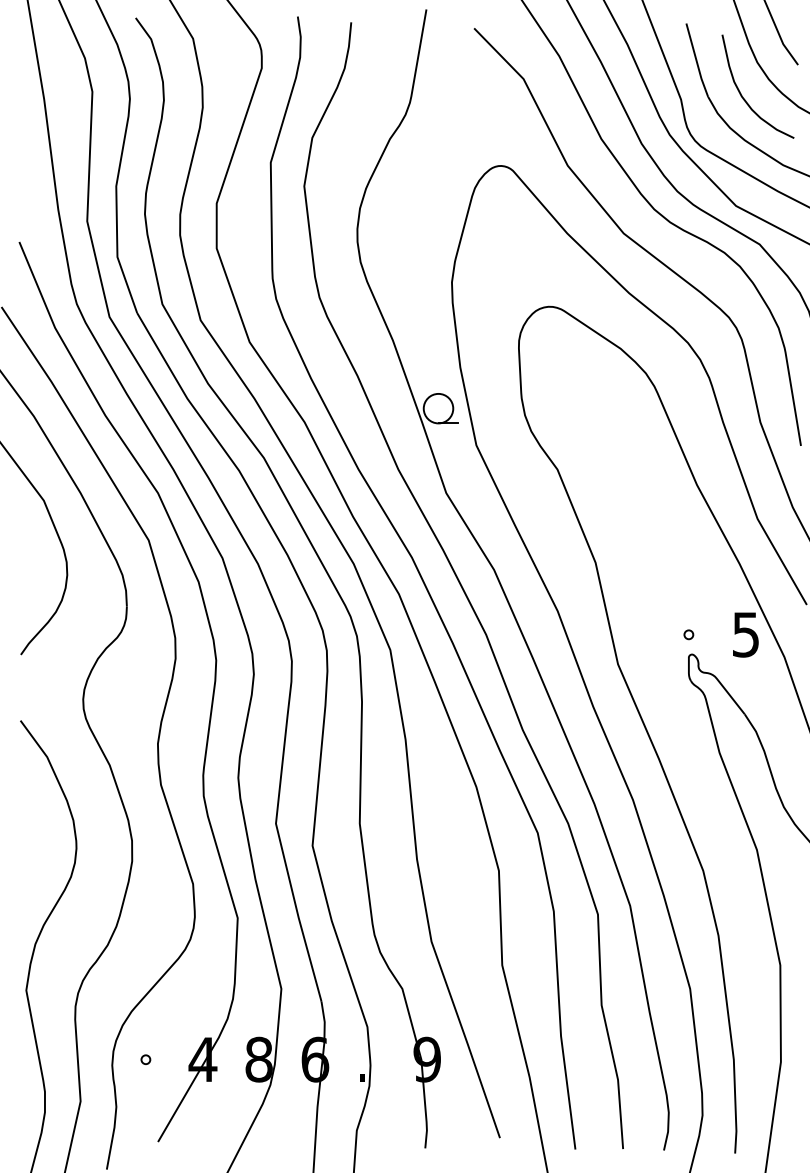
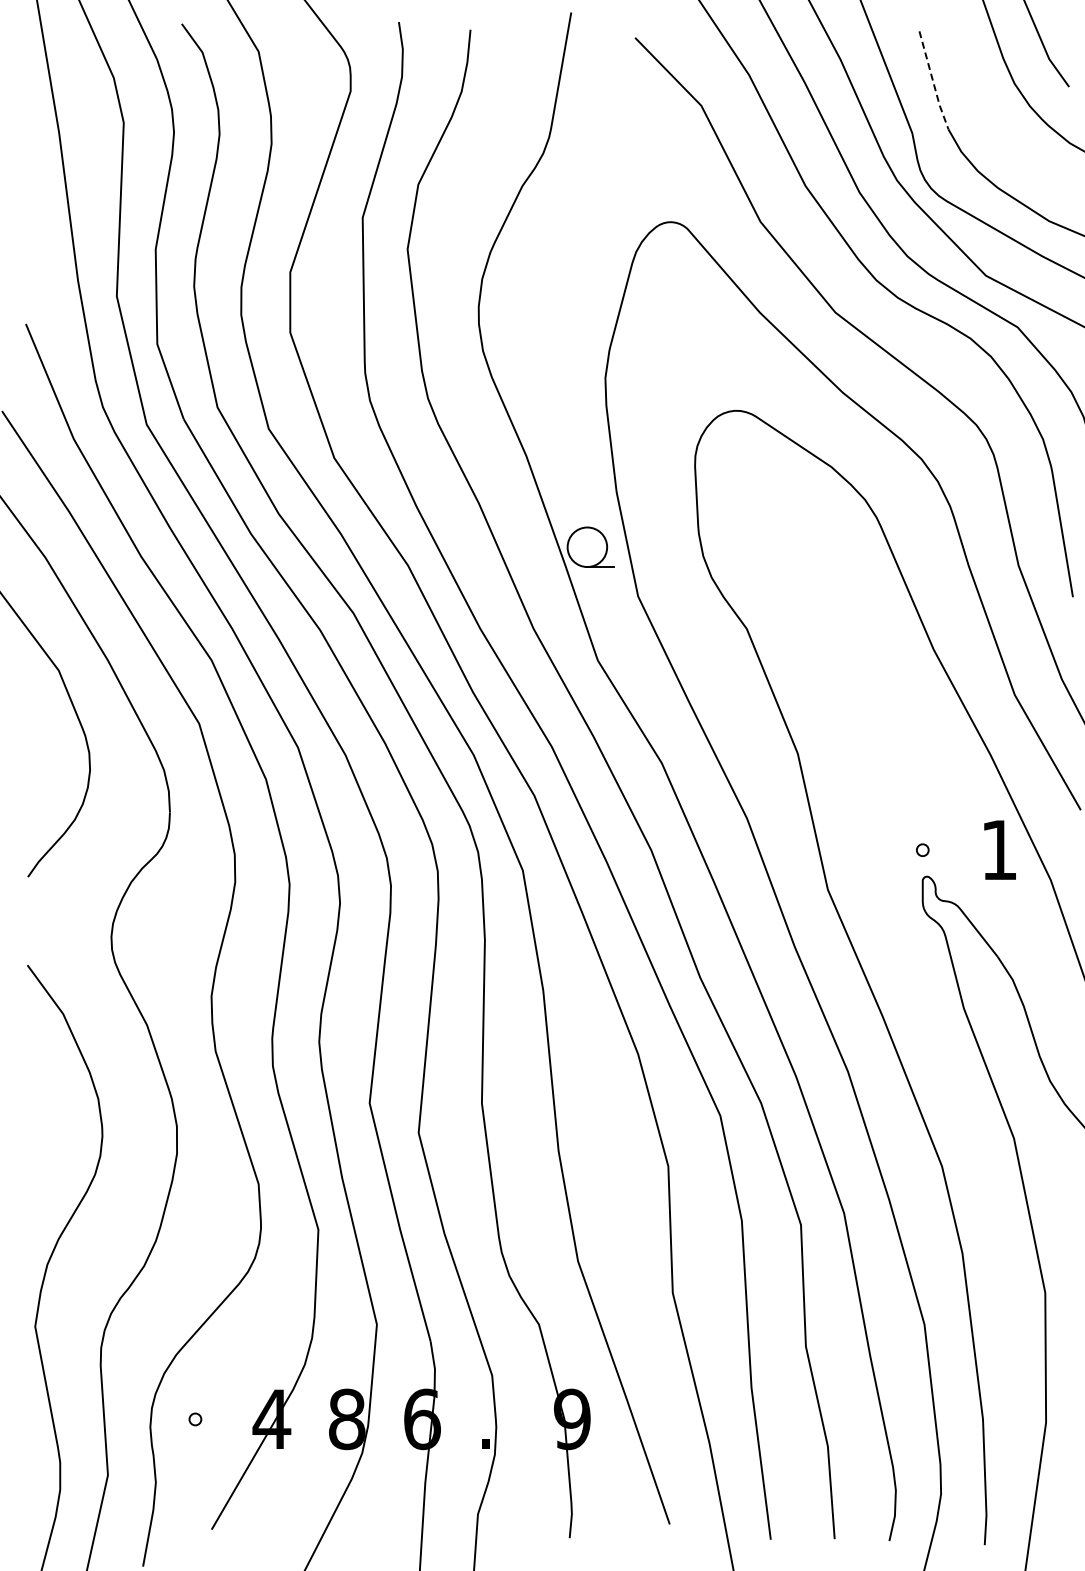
line: (696, 60) -> (933, 81), solid -> dashed
curve: (743, 96) -> (995, 129), removed
text: (745, 635) -> (998, 850), 5 -> 1

